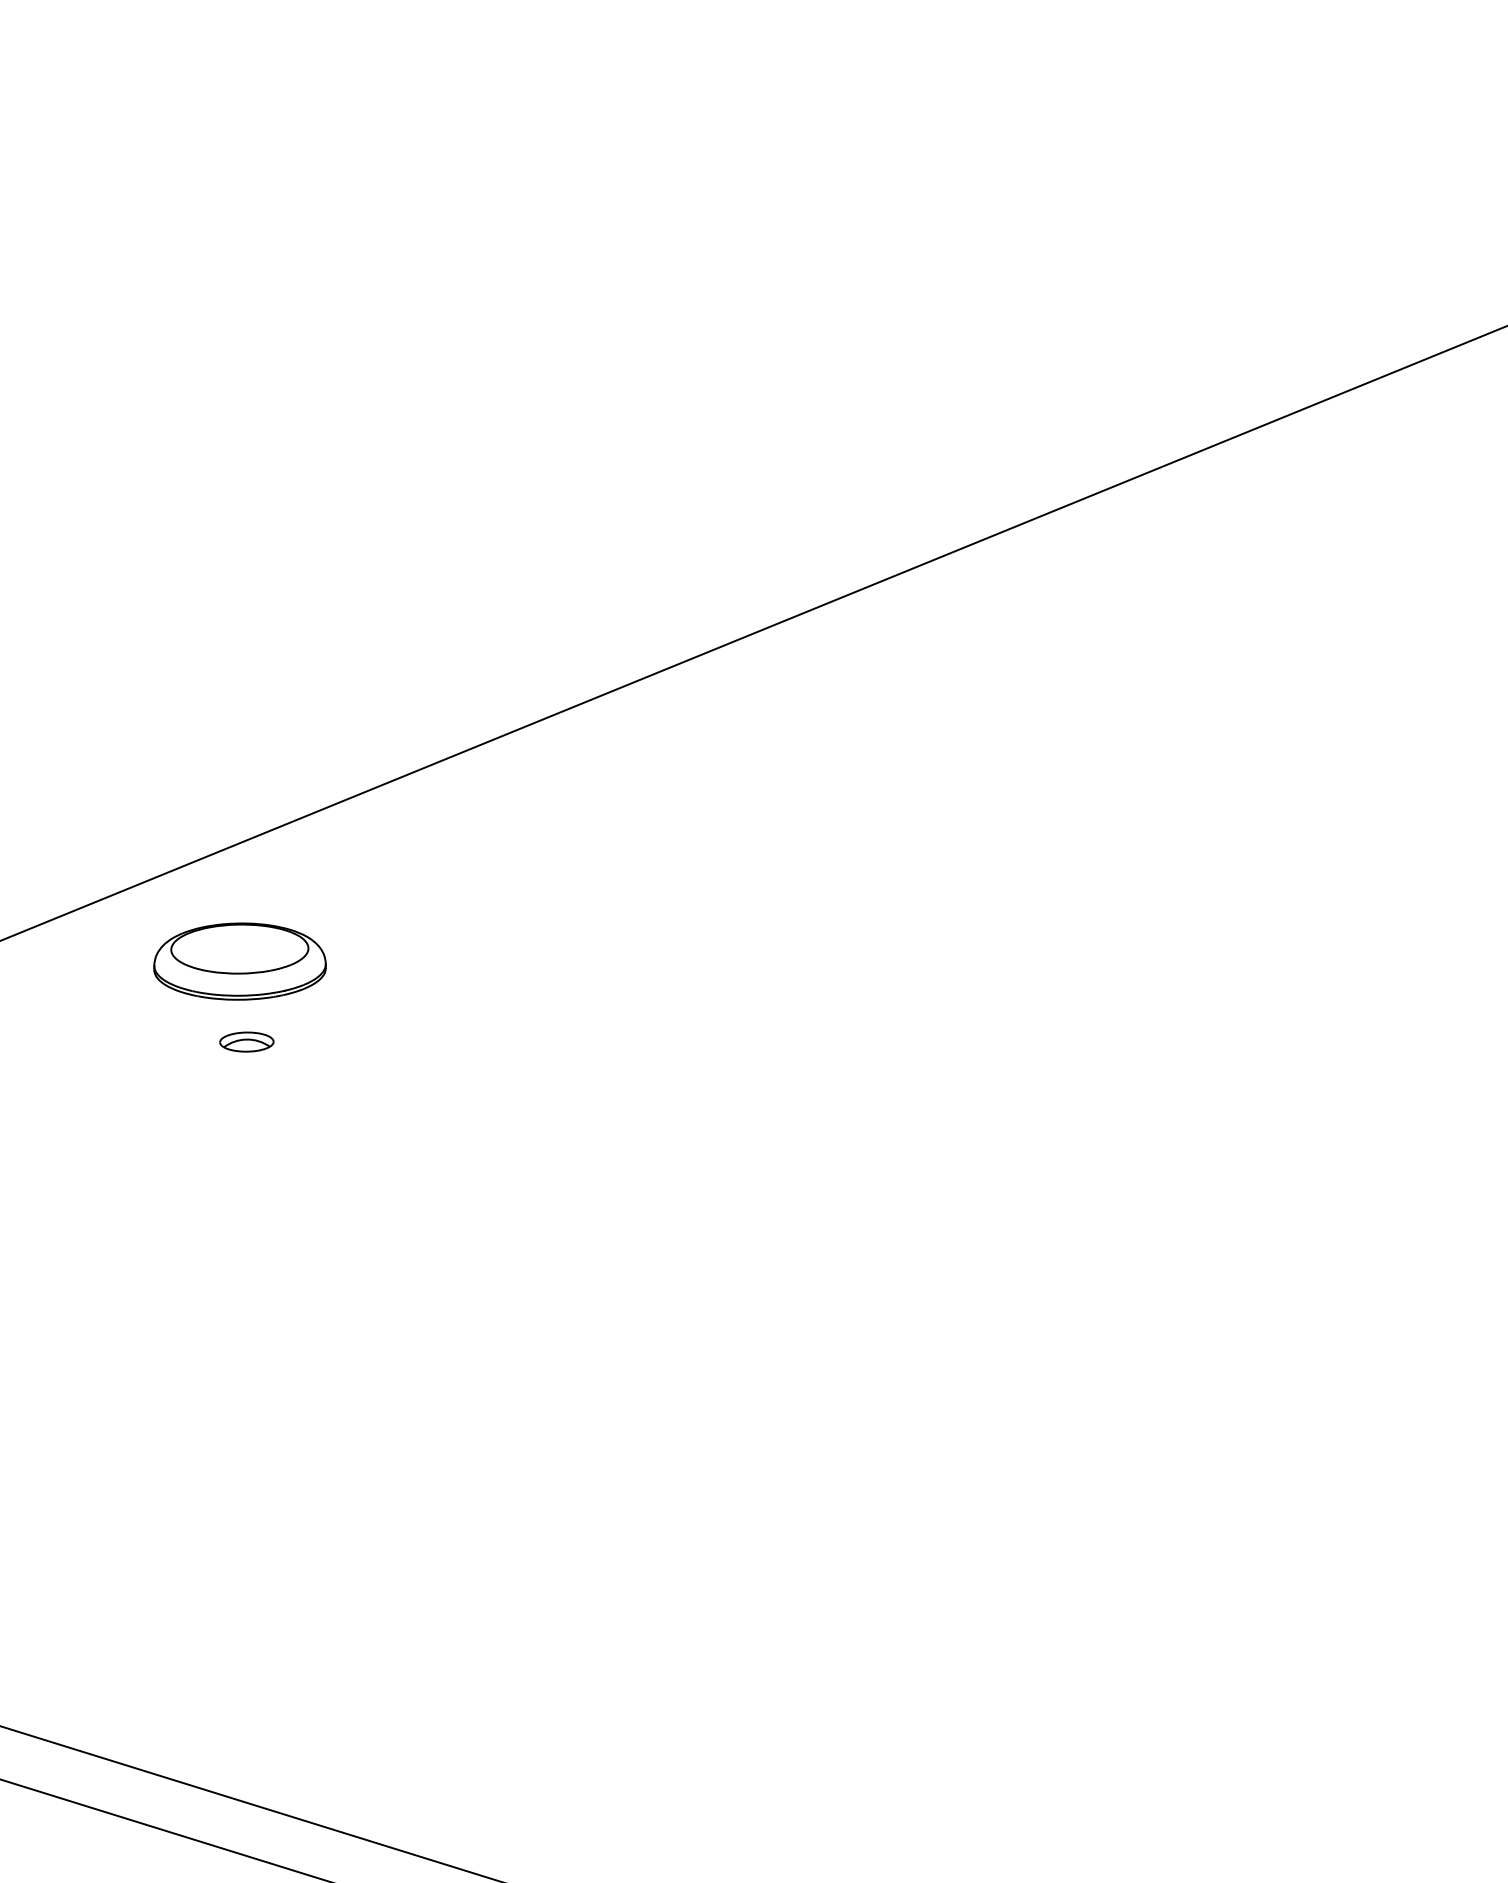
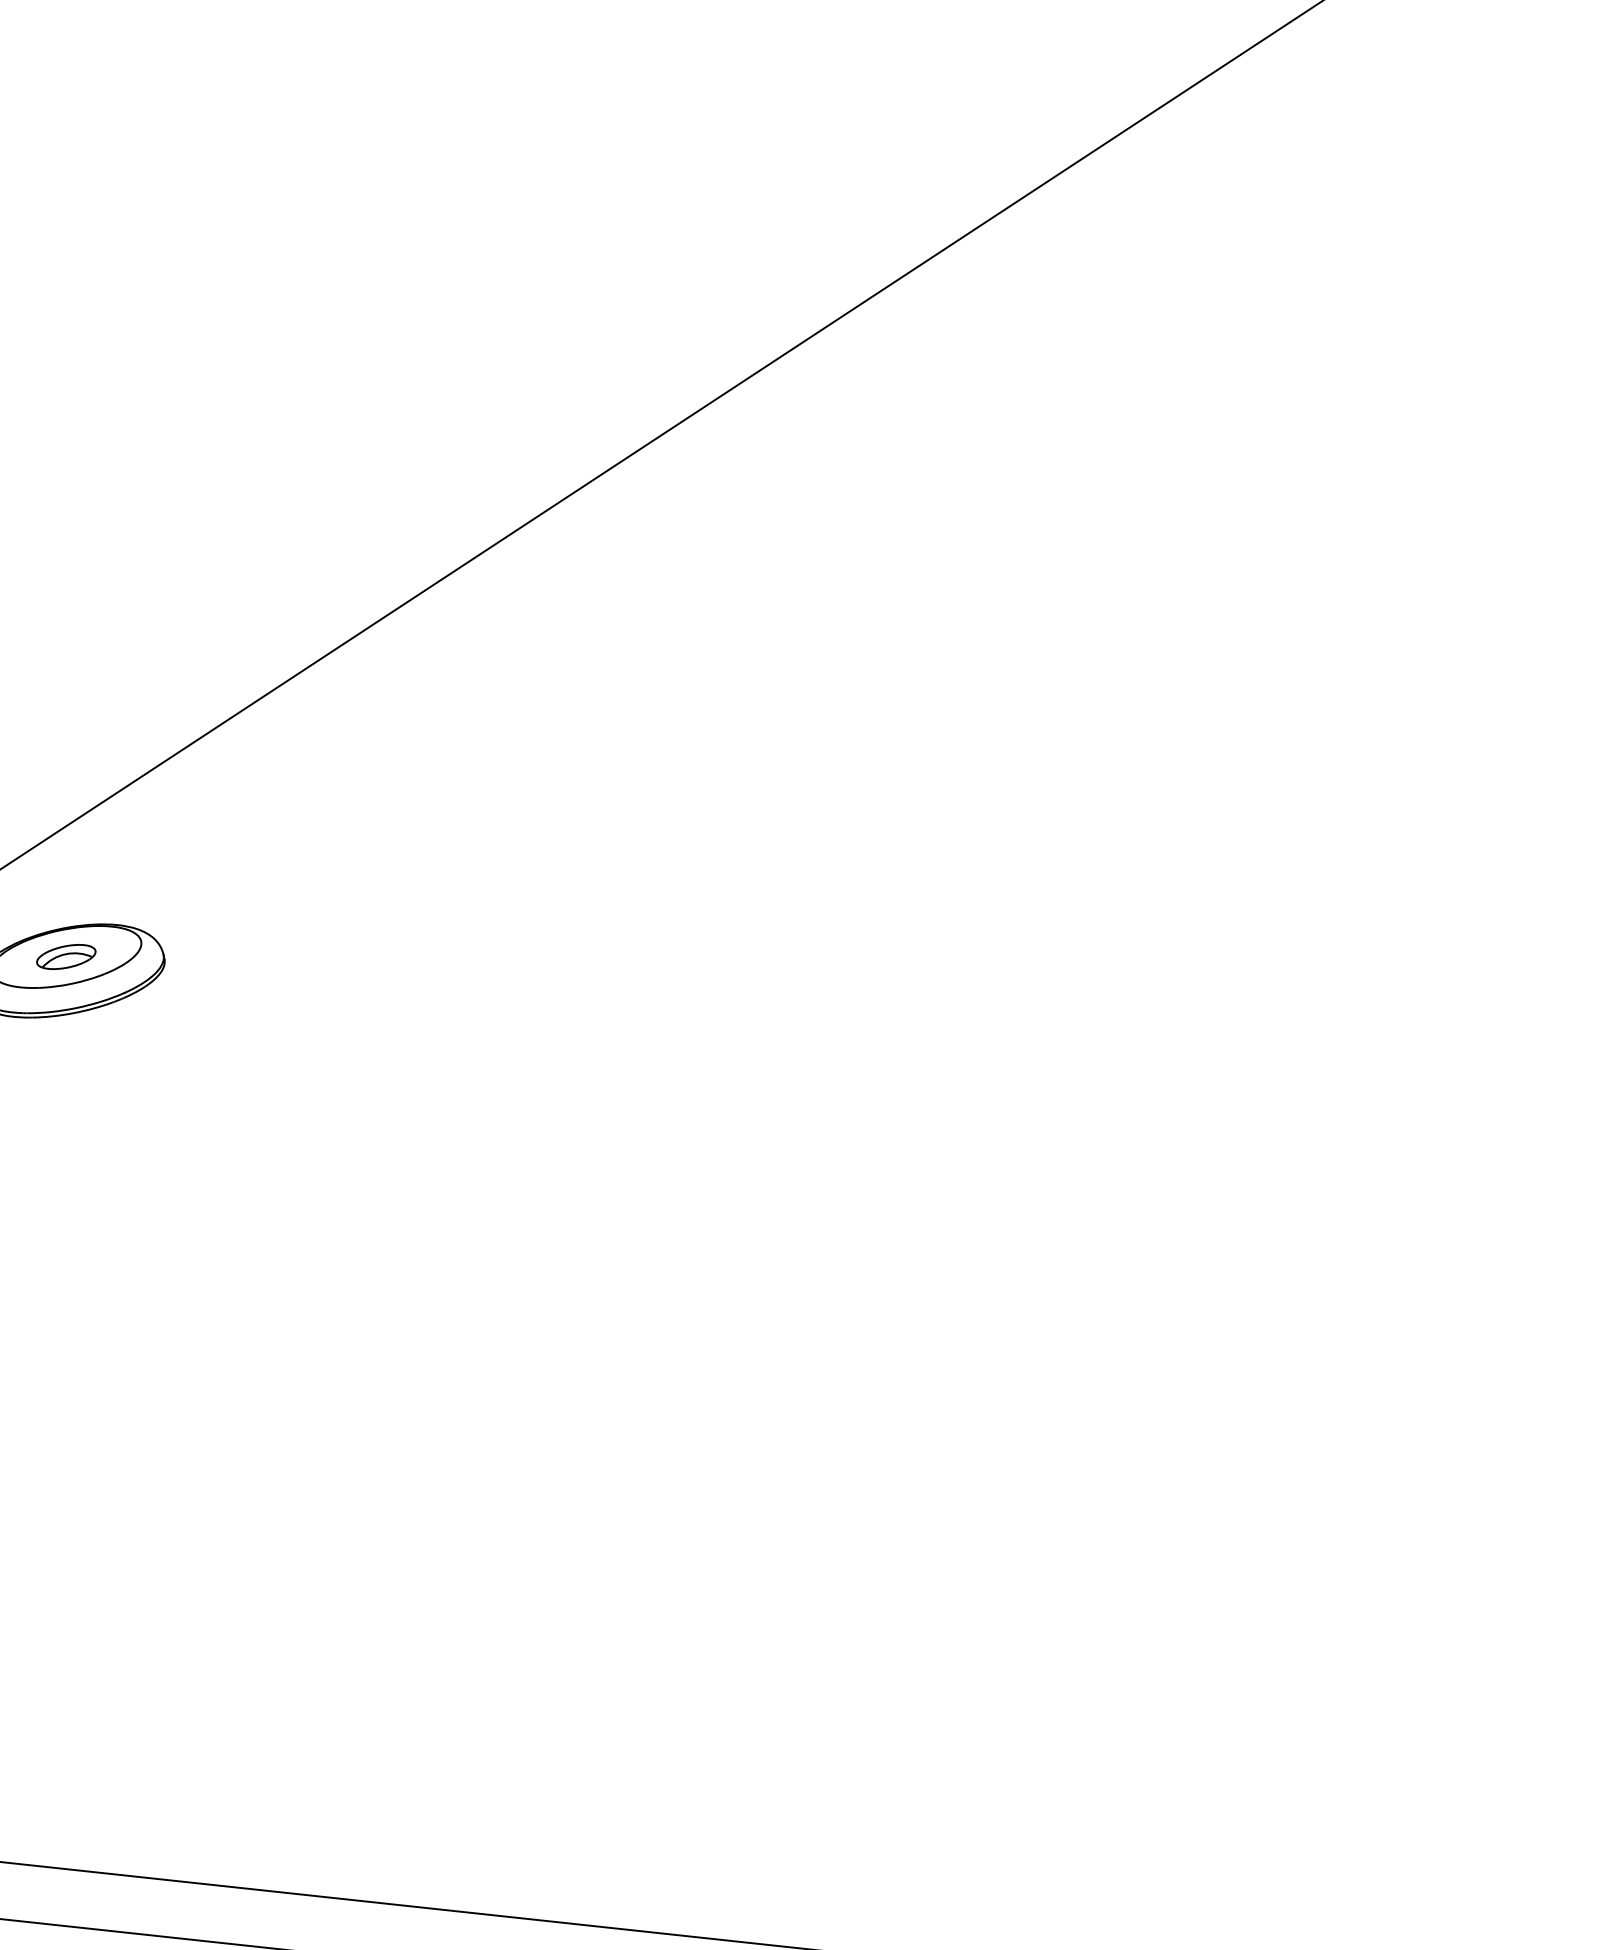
part: (246, 1041) -> (65, 956), moved

